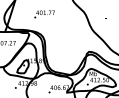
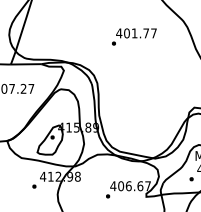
text: (44, 14) -> (134, 37), moved

